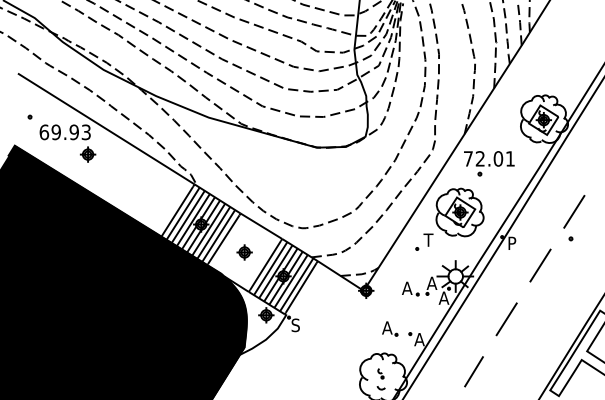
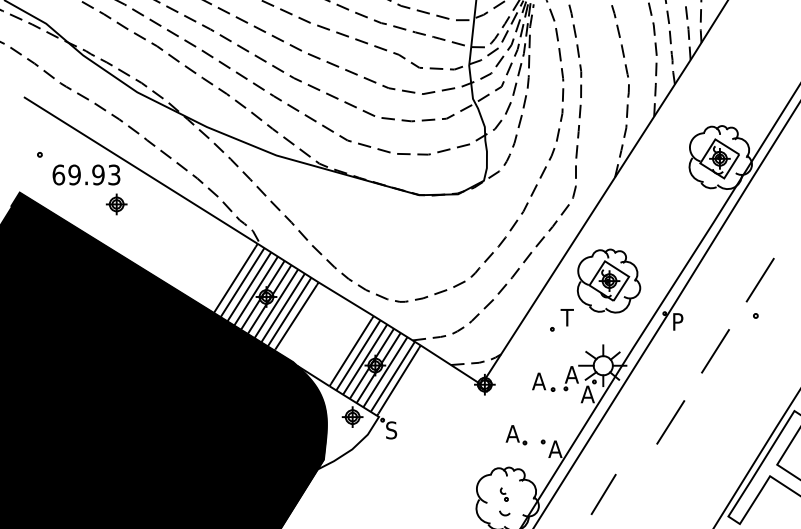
part: (489, 163) -> (647, 216), removed
part: (244, 252) -> (323, 333), removed
line: (473, 371) -> (602, 494), moved

